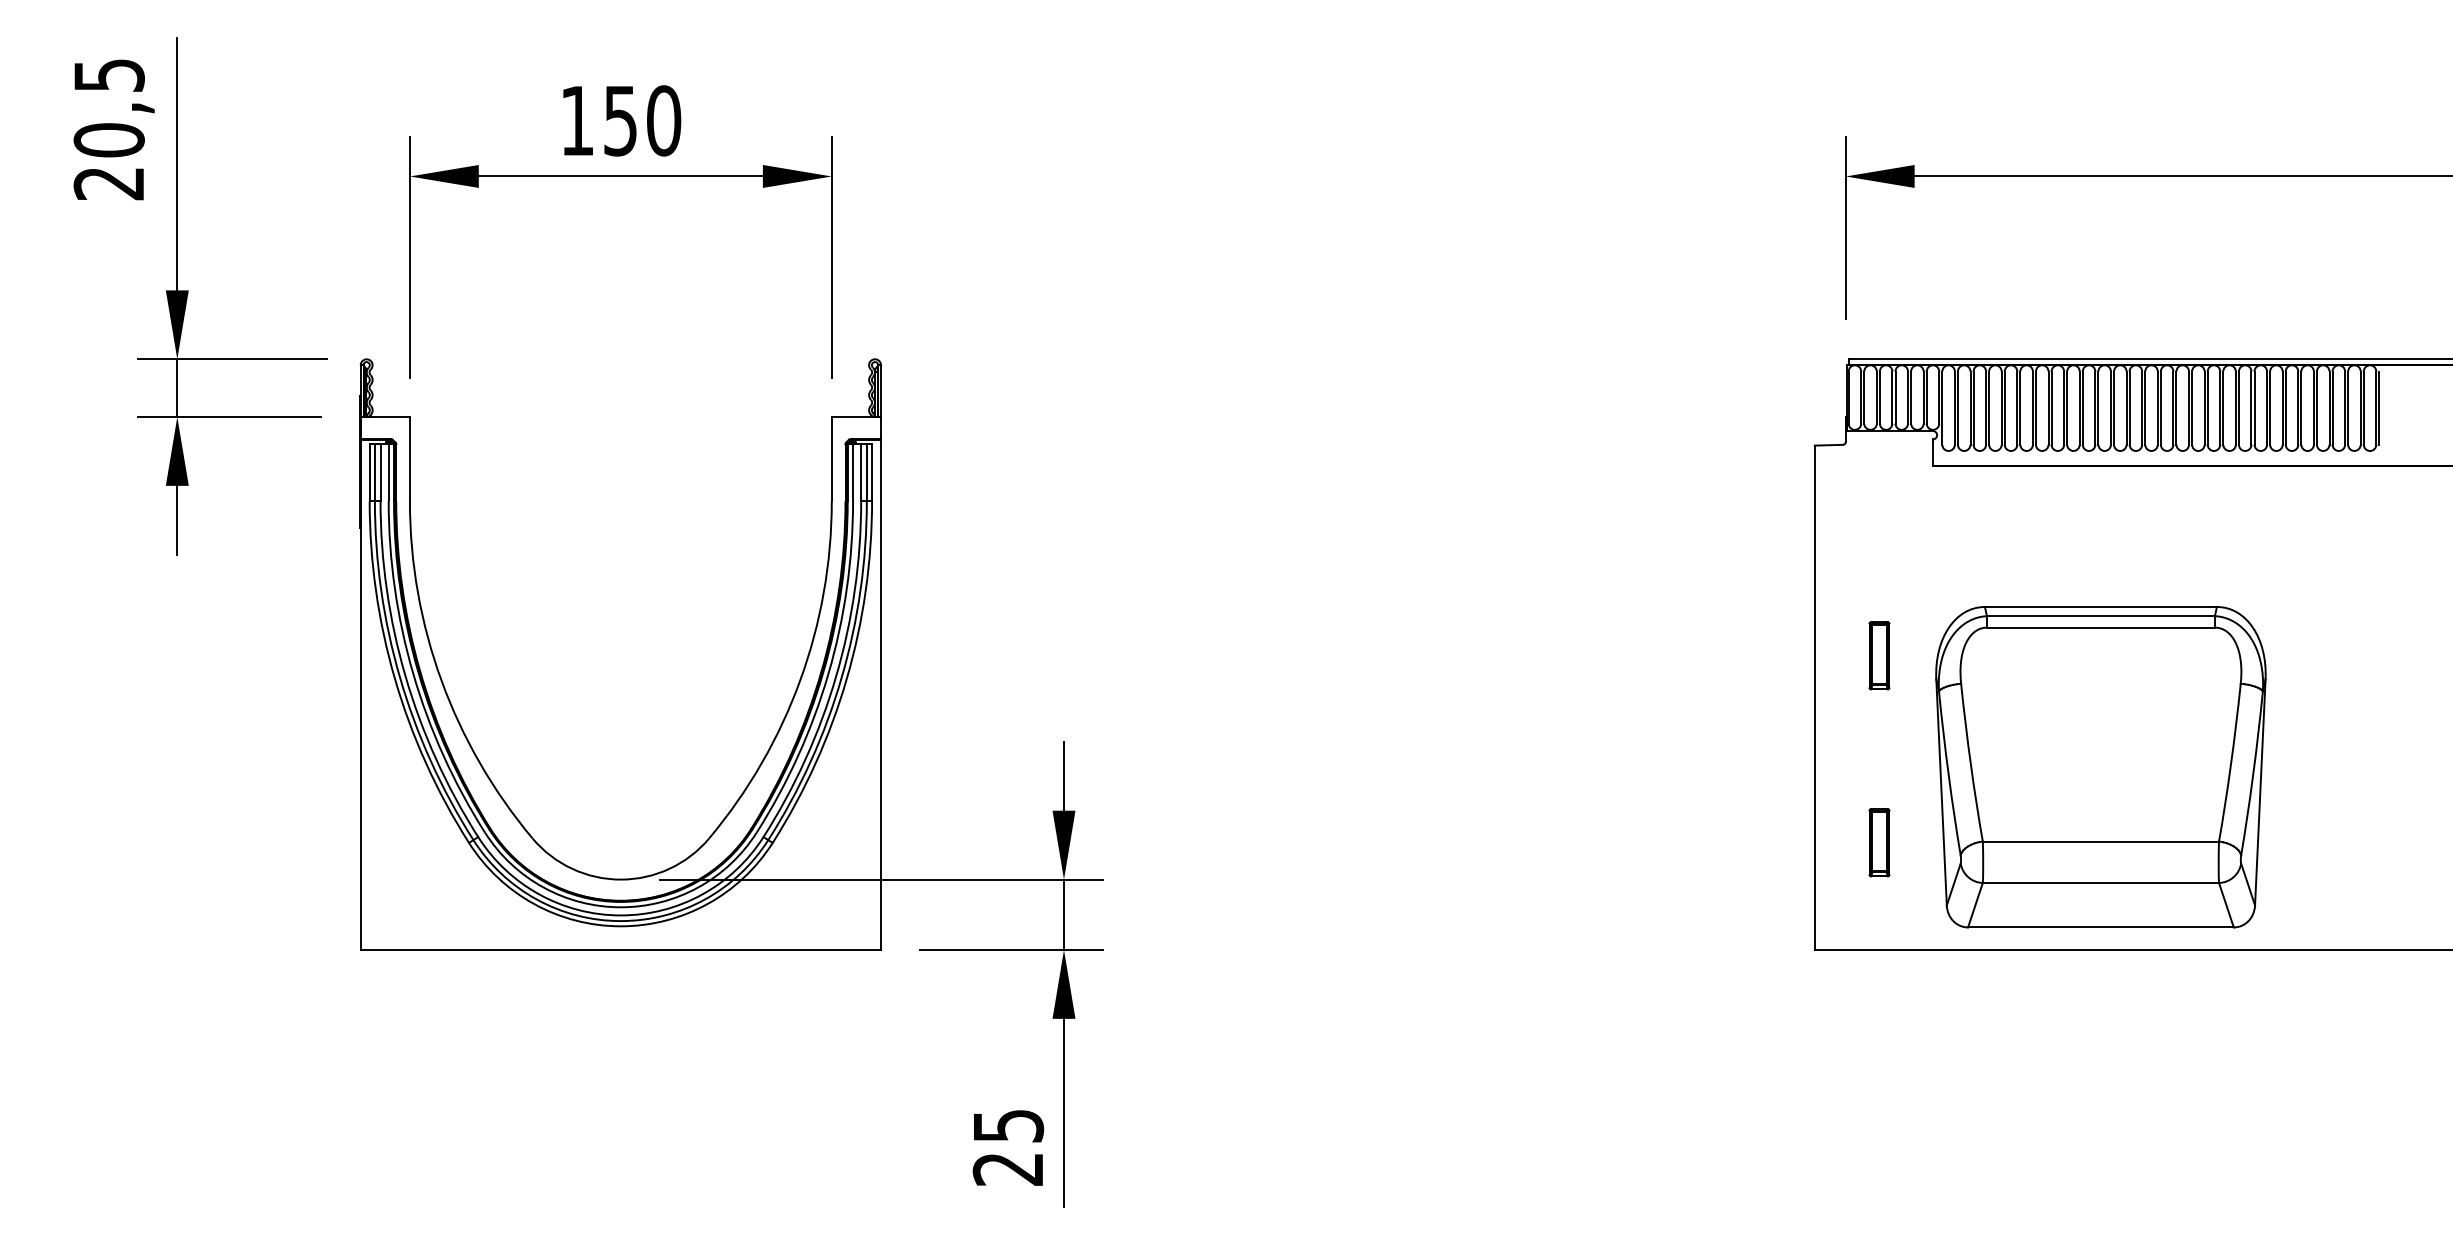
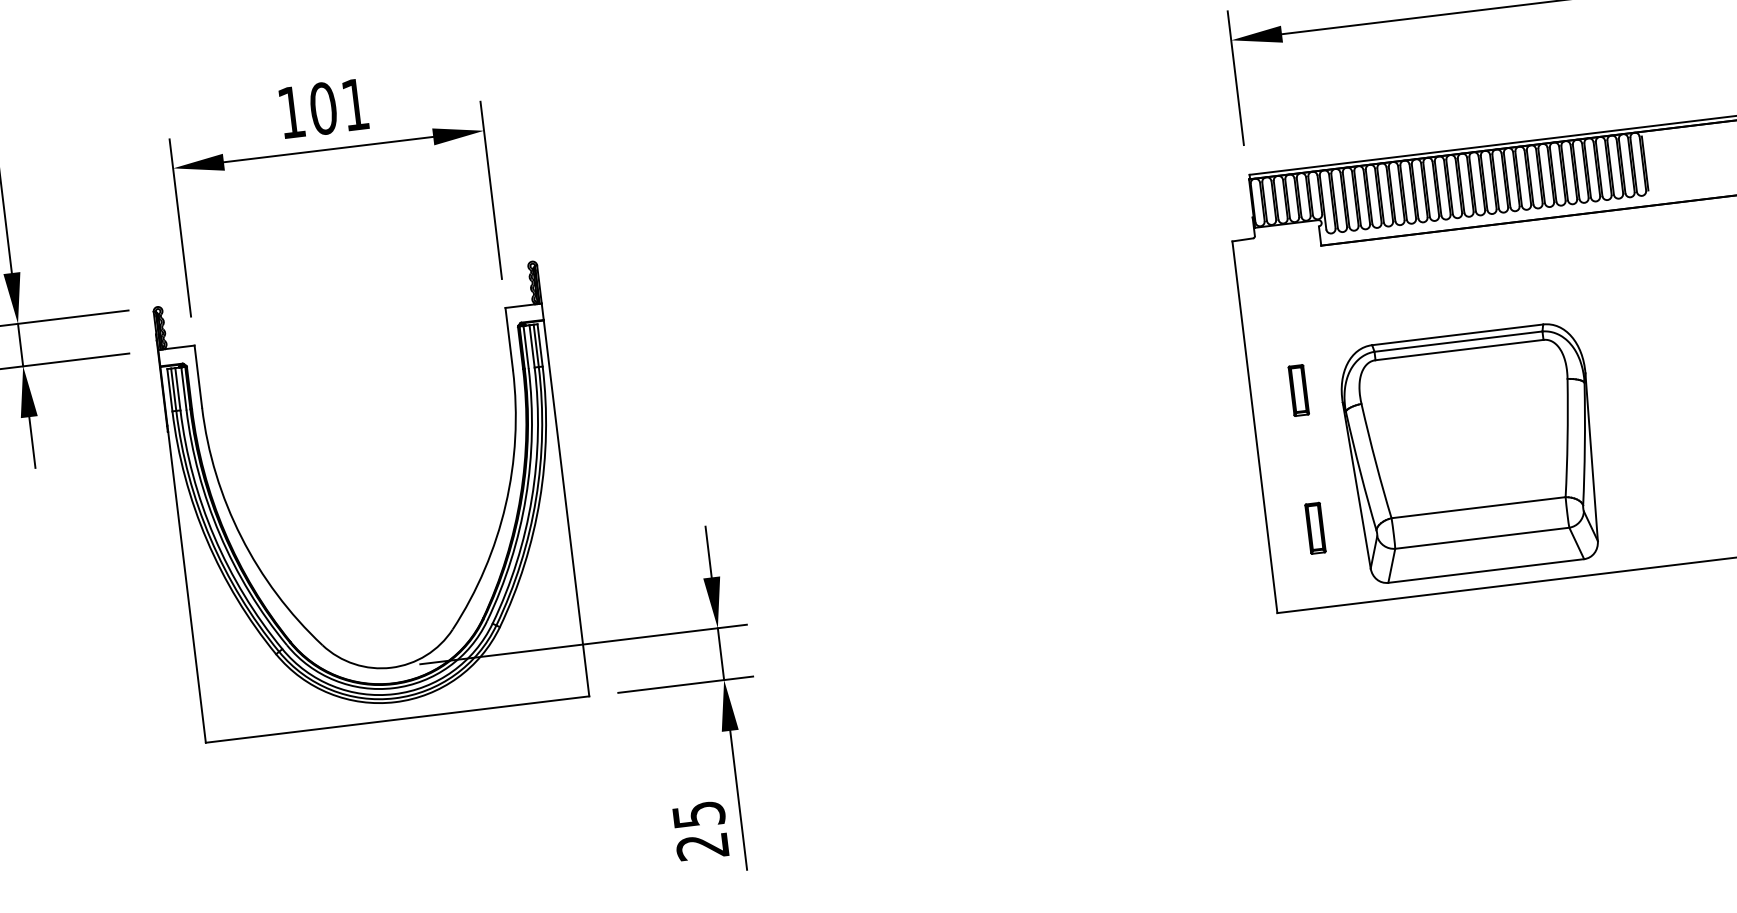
text: (642, 120) -> (339, 106), 150 -> 101

